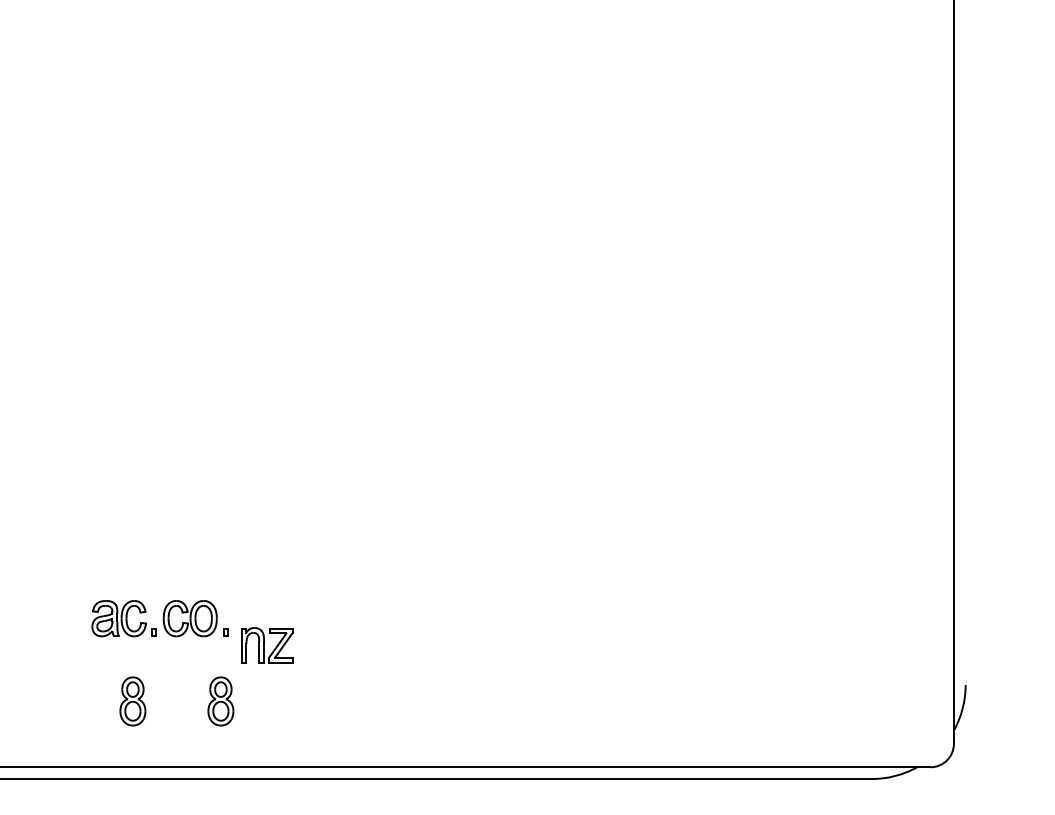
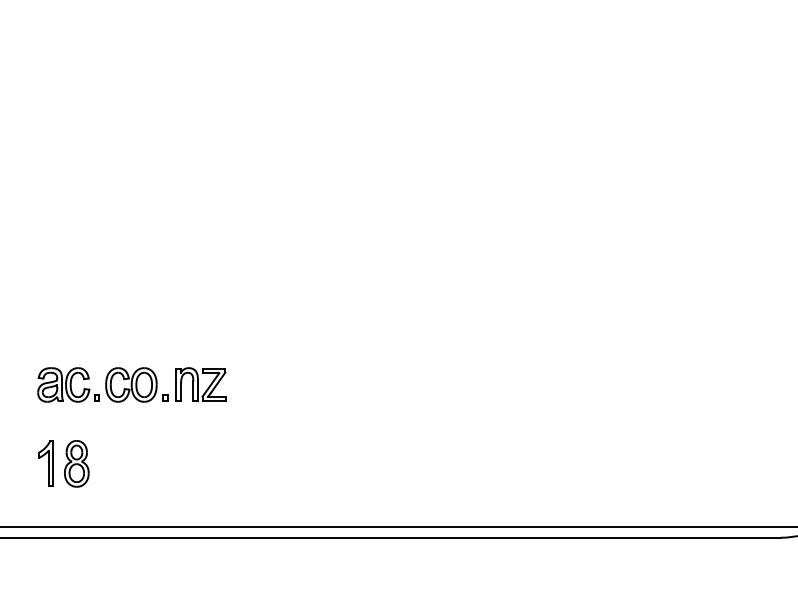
part: (267, 645) -> (201, 384), moved
part: (100, 700) -> (45, 462), added
part: (220, 701) -> (160, 463), removed

